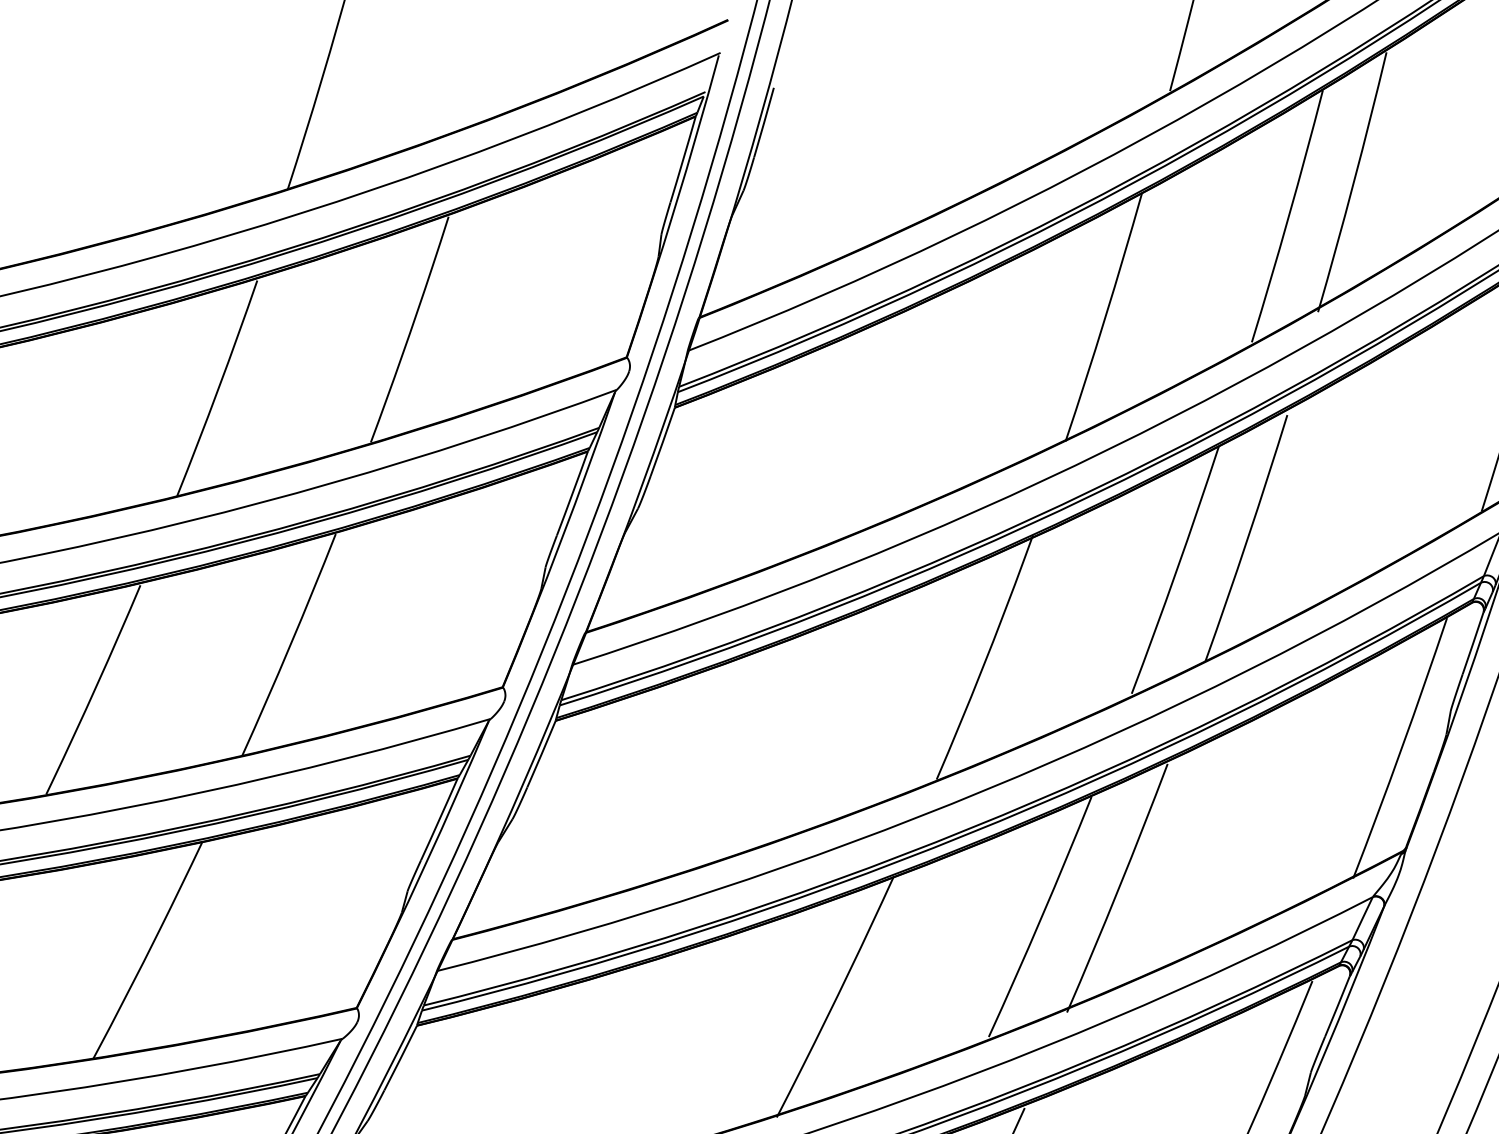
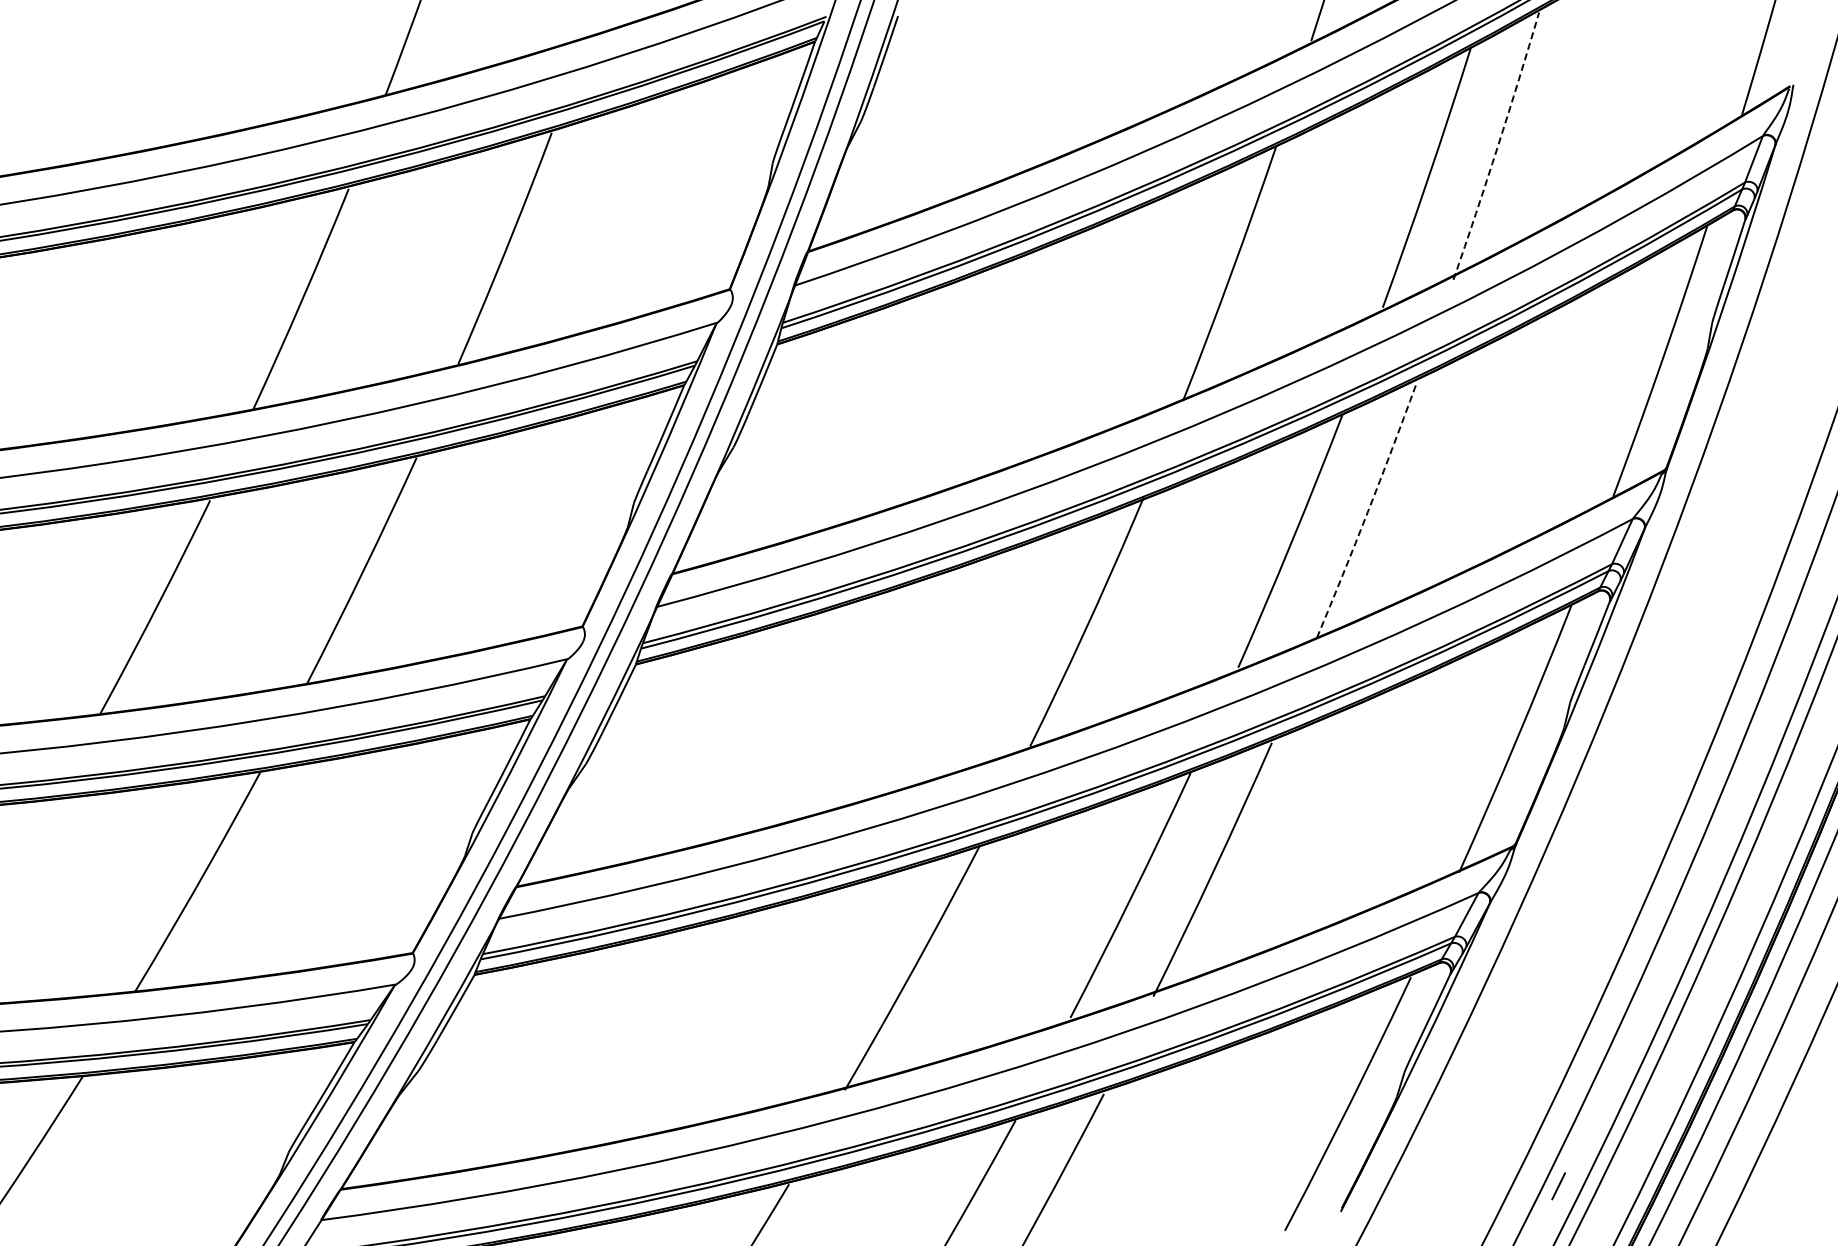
arc: (1353, 182) -> (1497, 146), solid -> dashed
arc: (1247, 538) -> (1367, 512), solid -> dashed

